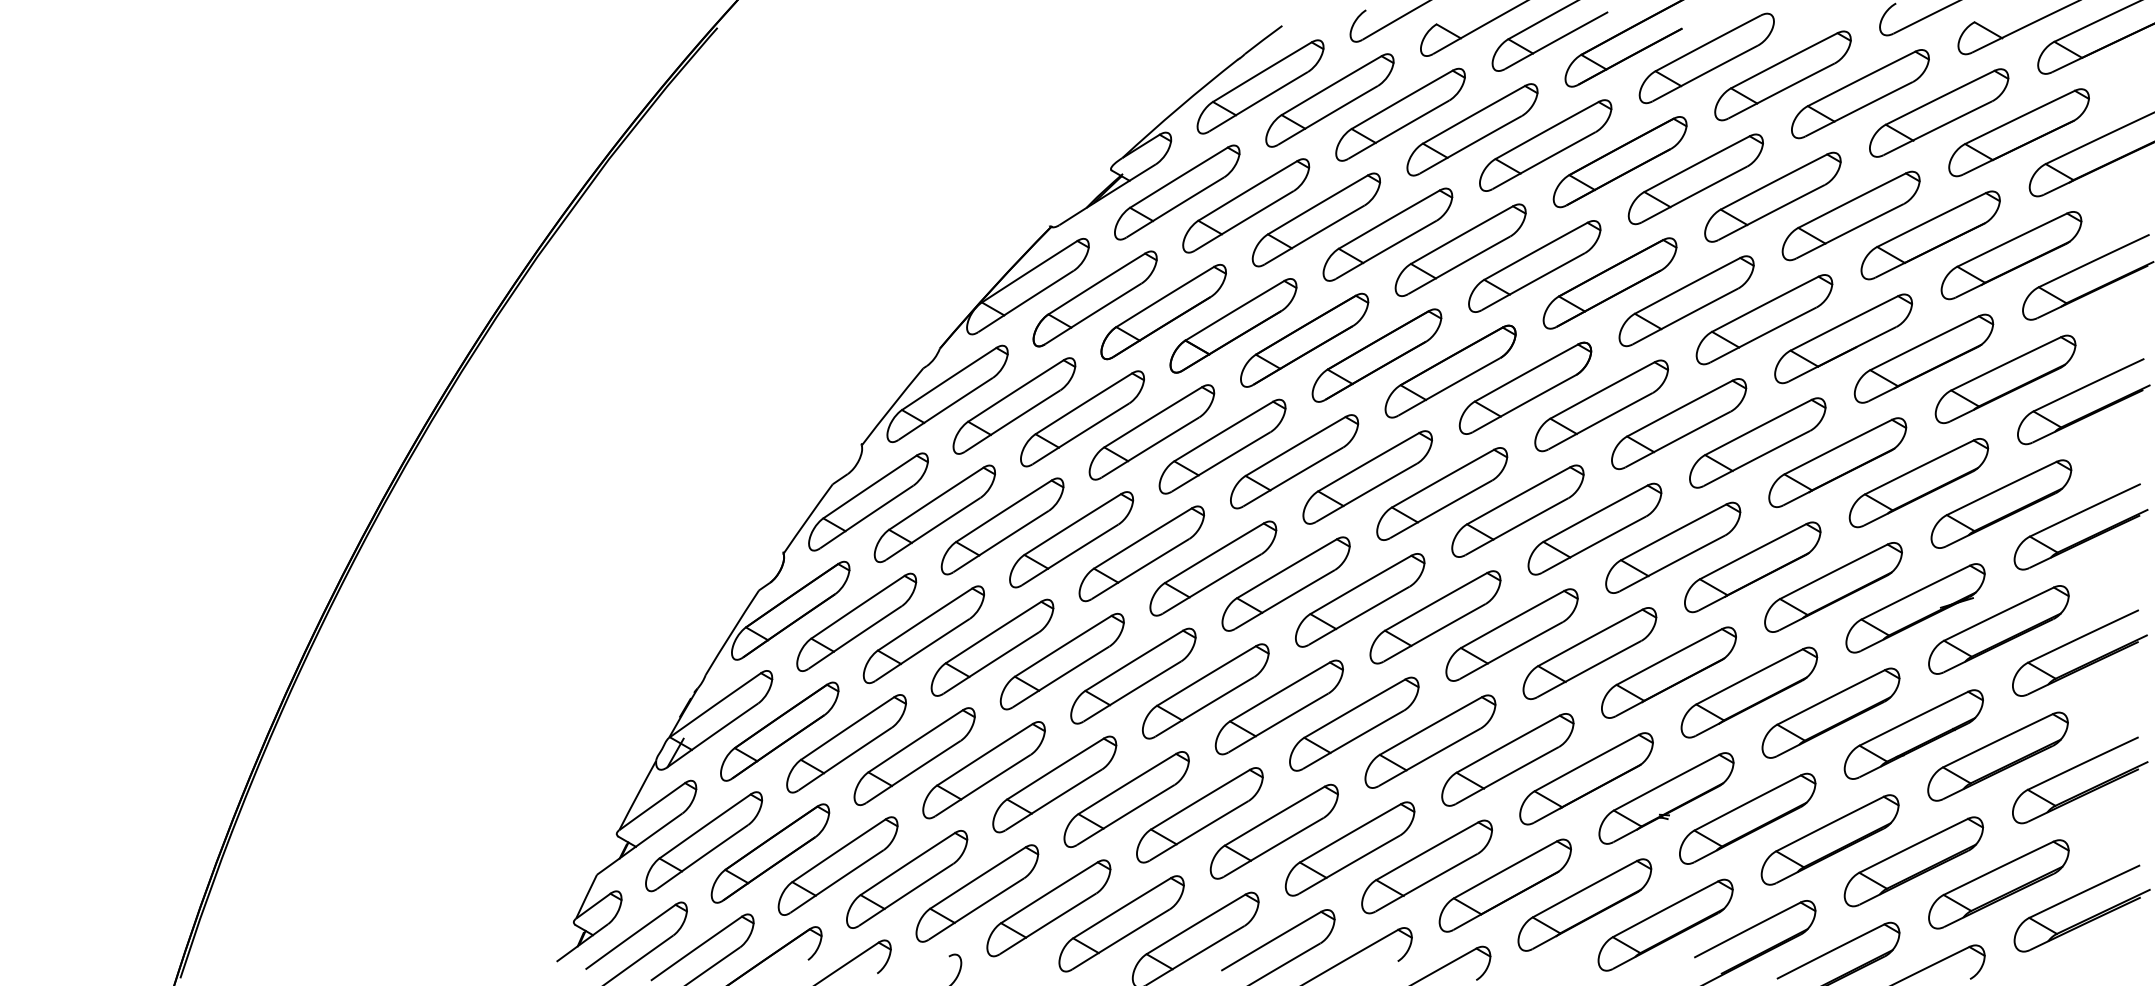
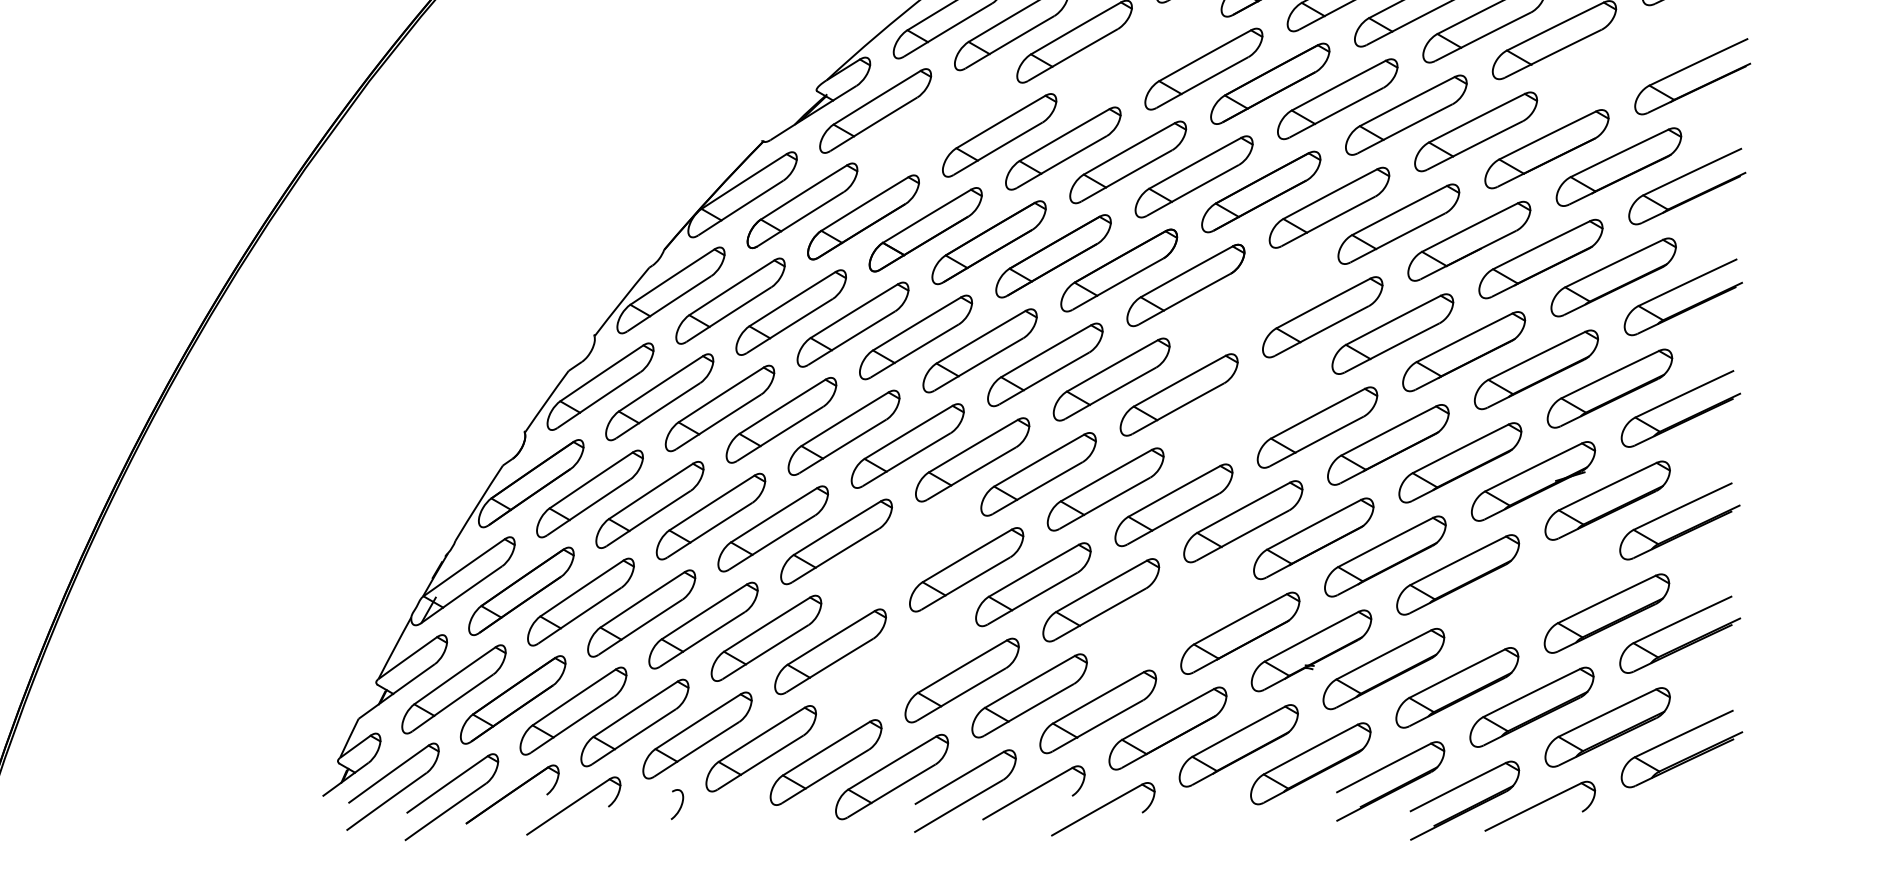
part: (1472, 129) -> (1138, 54), removed
part: (2018, 132) -> (1625, 57), removed
part: (1246, 205) -> (937, 122), removed
part: (1601, 405) -> (1253, 300), removed
part: (1594, 528) -> (1247, 410), removed
part: (1205, 691) -> (900, 555), removed
part: (1913, 734) -> (1531, 593), removed
part: (1507, 759) -> (1169, 616), removed
part: (1199, 815) -> (895, 666), removed

